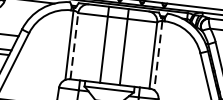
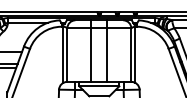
line: (74, 46) -> (67, 55), dashed -> solid
line: (158, 56) -> (135, 55), dashed -> solid

